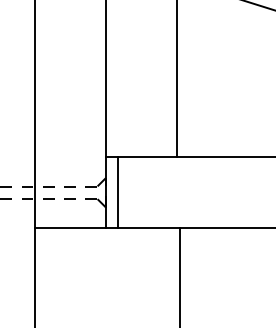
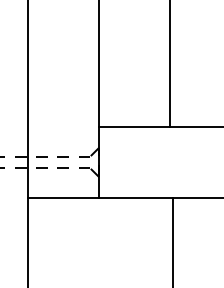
line: (117, 192) -> (110, 162), removed

